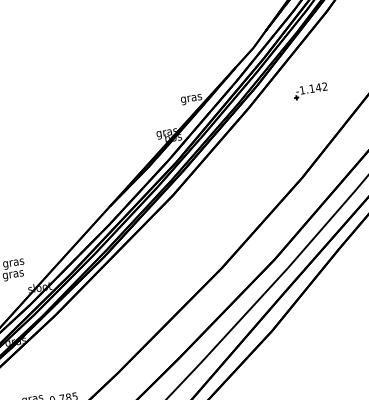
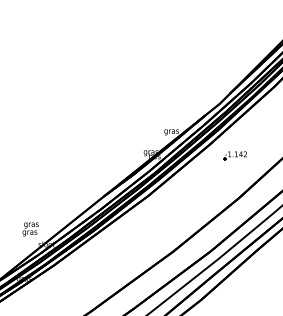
part: (309, 90) -> (234, 155), moved

